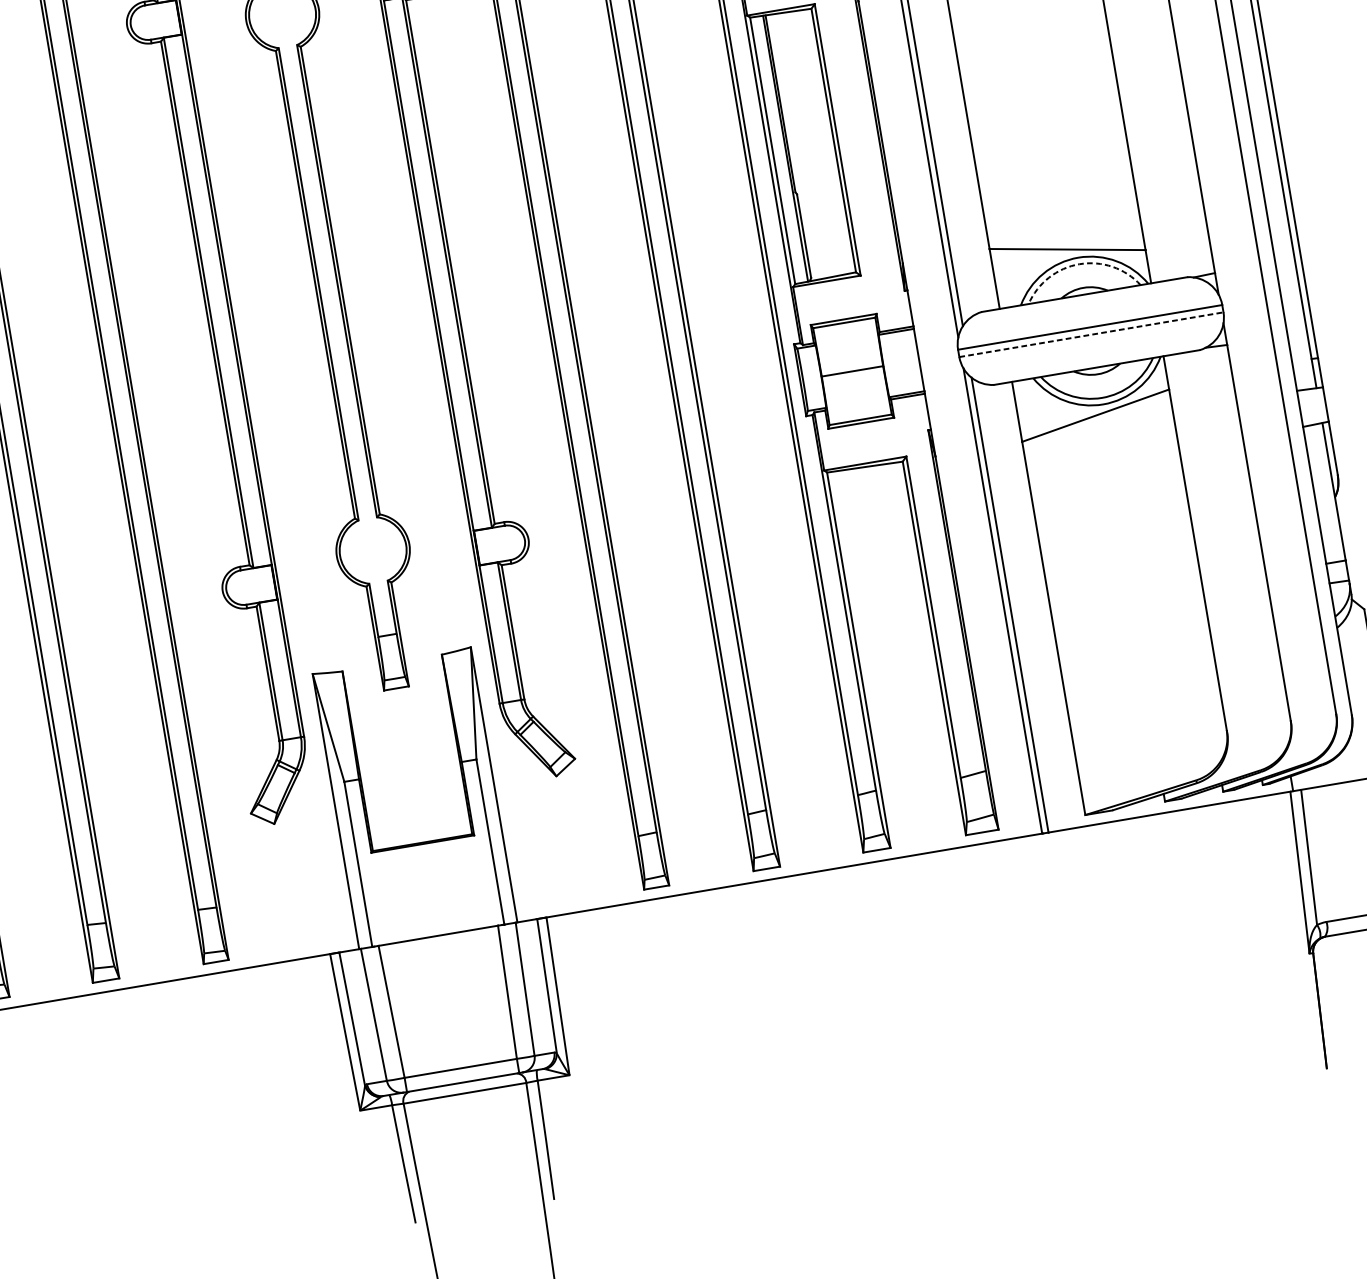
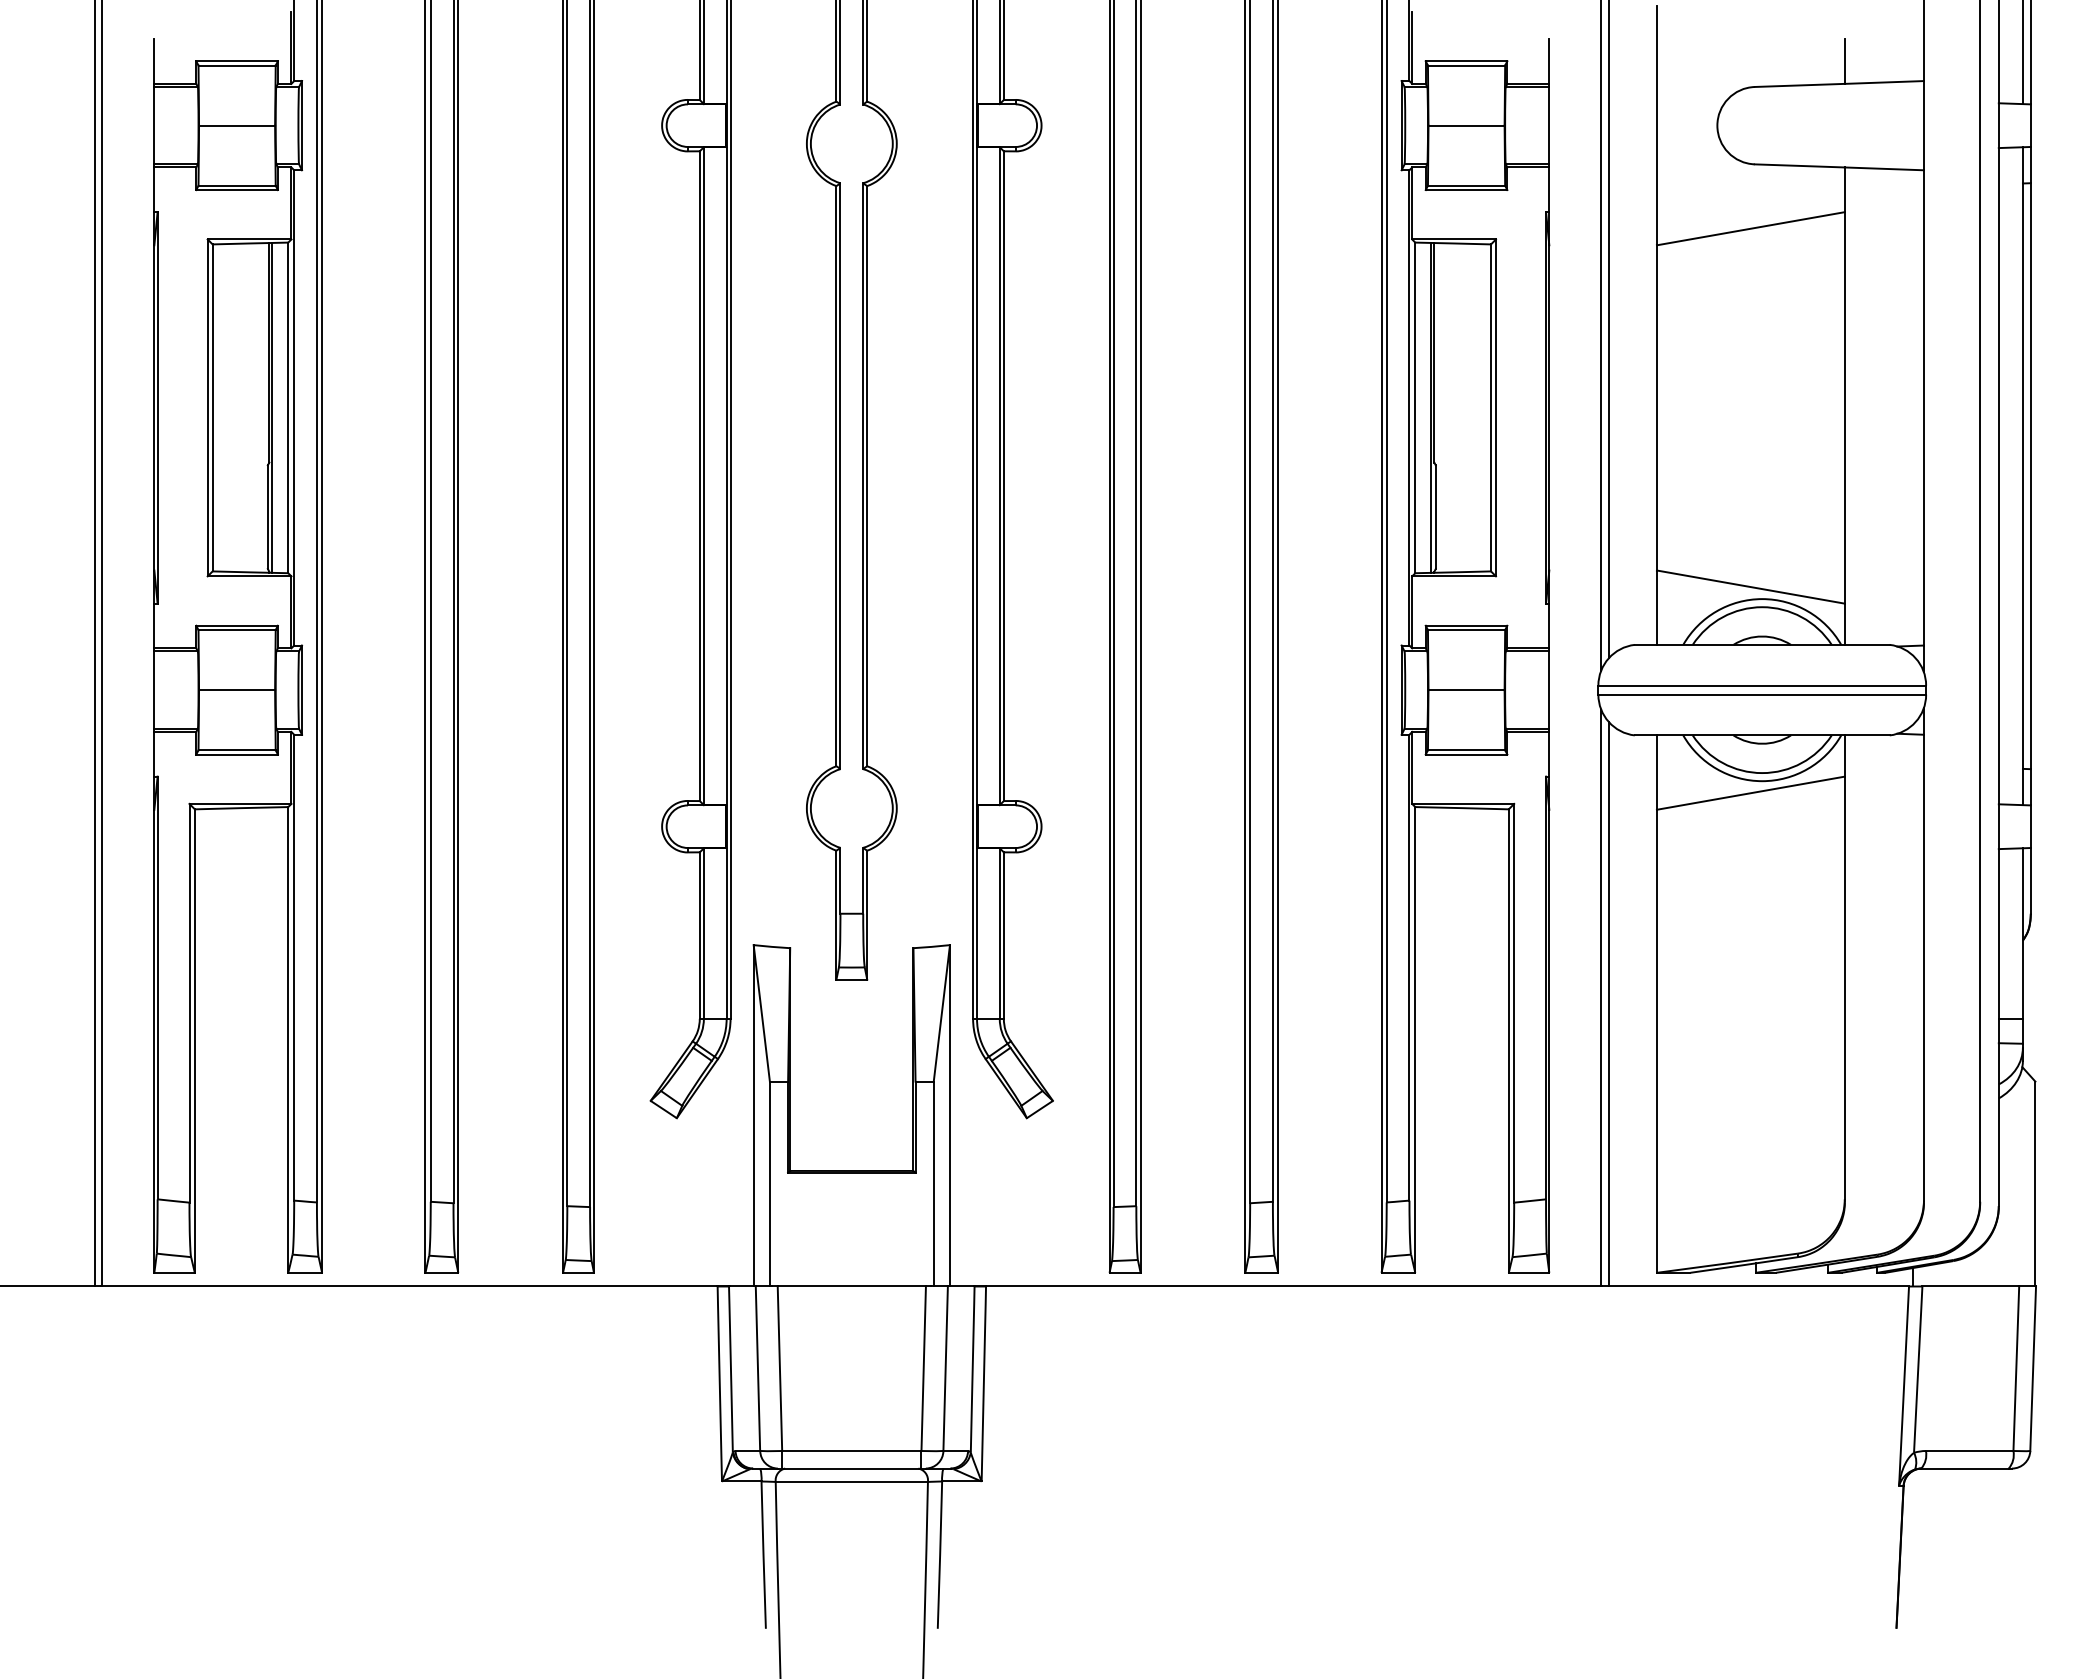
arc: (1079, 264) -> (1762, 607), dashed -> solid
line: (1091, 334) -> (1762, 694), dashed -> solid

